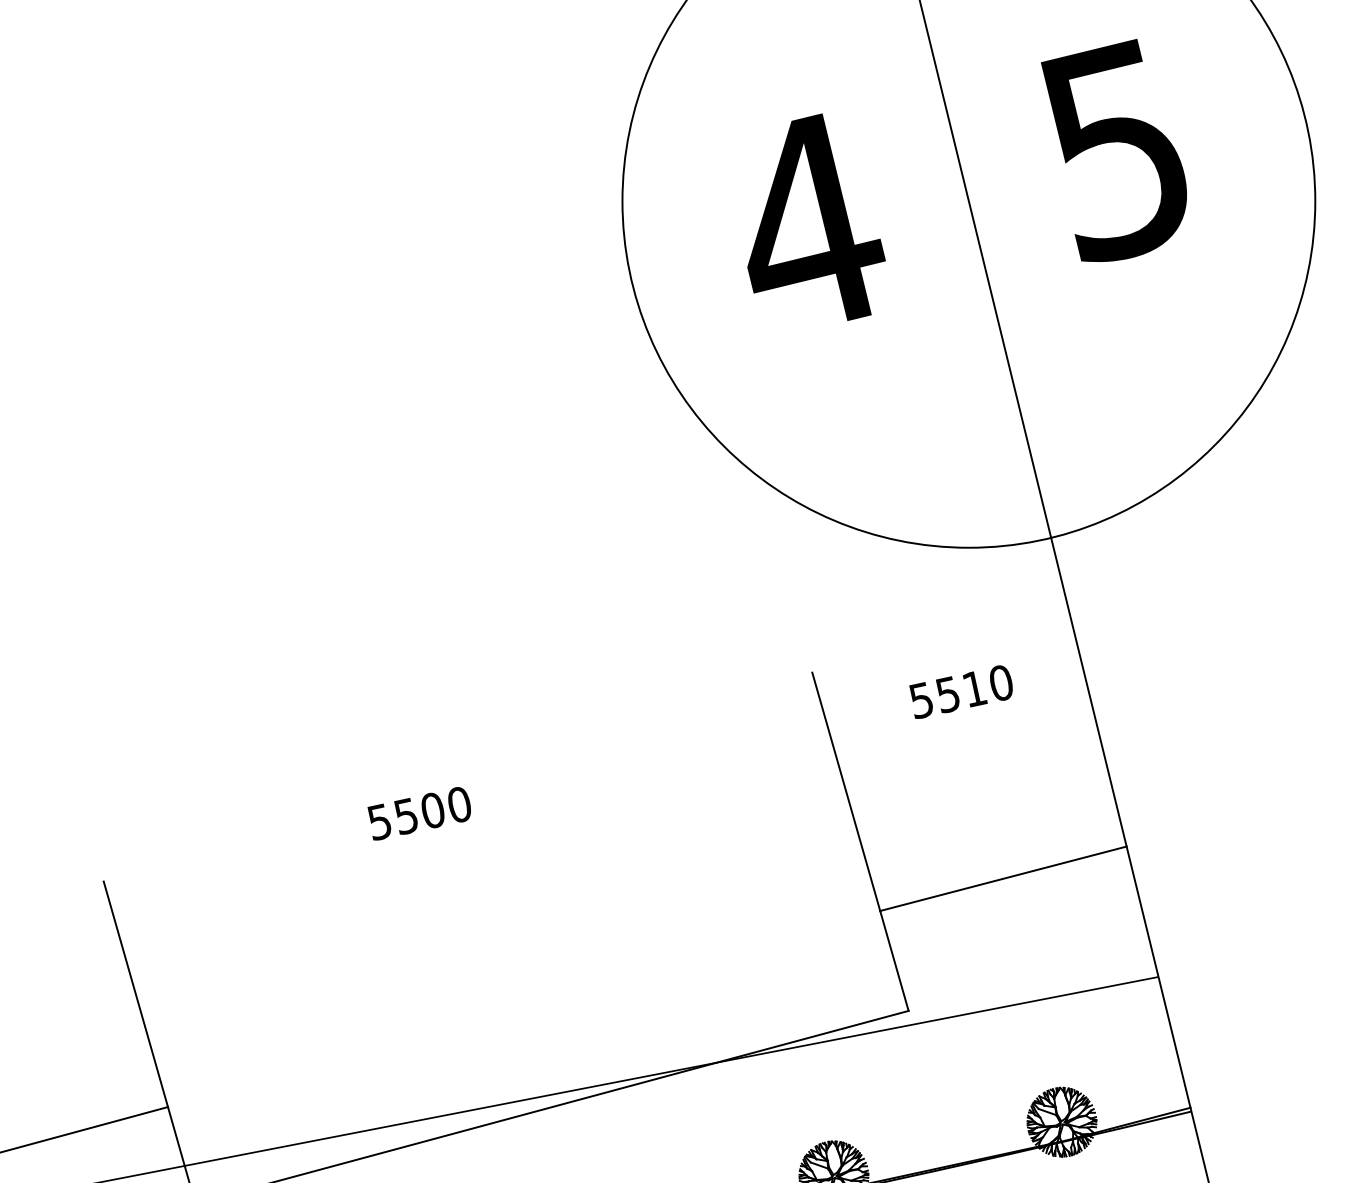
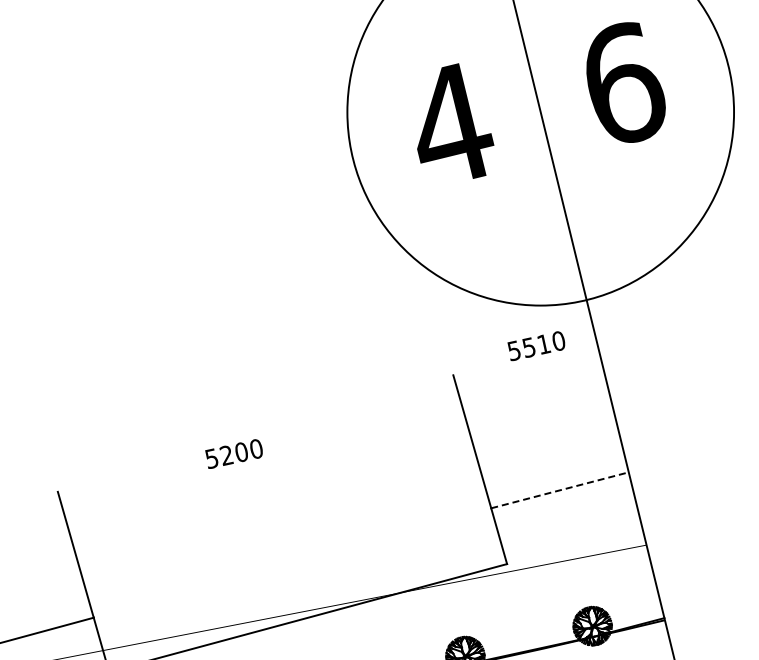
text: (1117, 149) -> (623, 83), 5 -> 6
text: (961, 692) -> (536, 346), moved
text: (405, 816) -> (226, 455), 5500 -> 5200
line: (1004, 879) -> (560, 490), solid -> dashed

